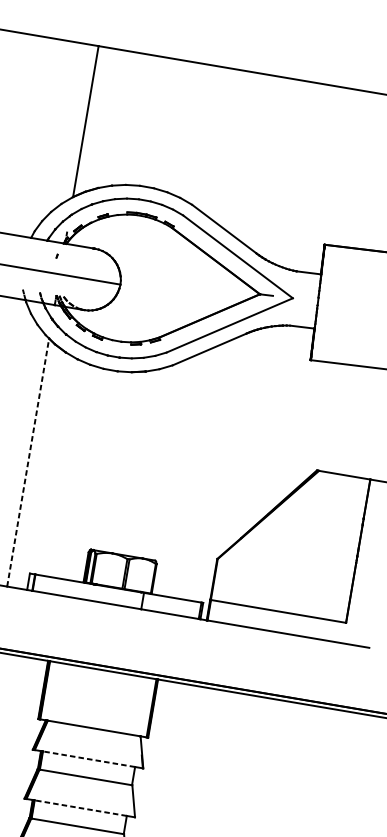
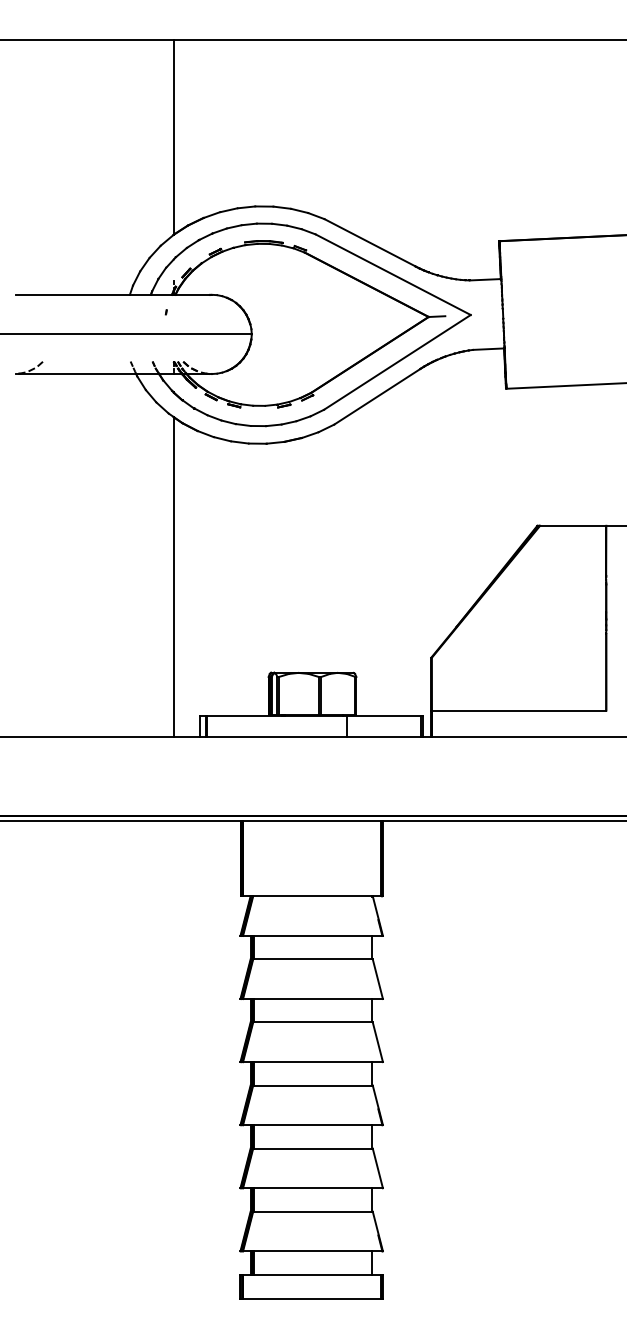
line: (27, 462) -> (173, 577), dashed -> solid
line: (88, 758) -> (312, 935), dashed -> solid
line: (80, 808) -> (312, 999), dashed -> solid

